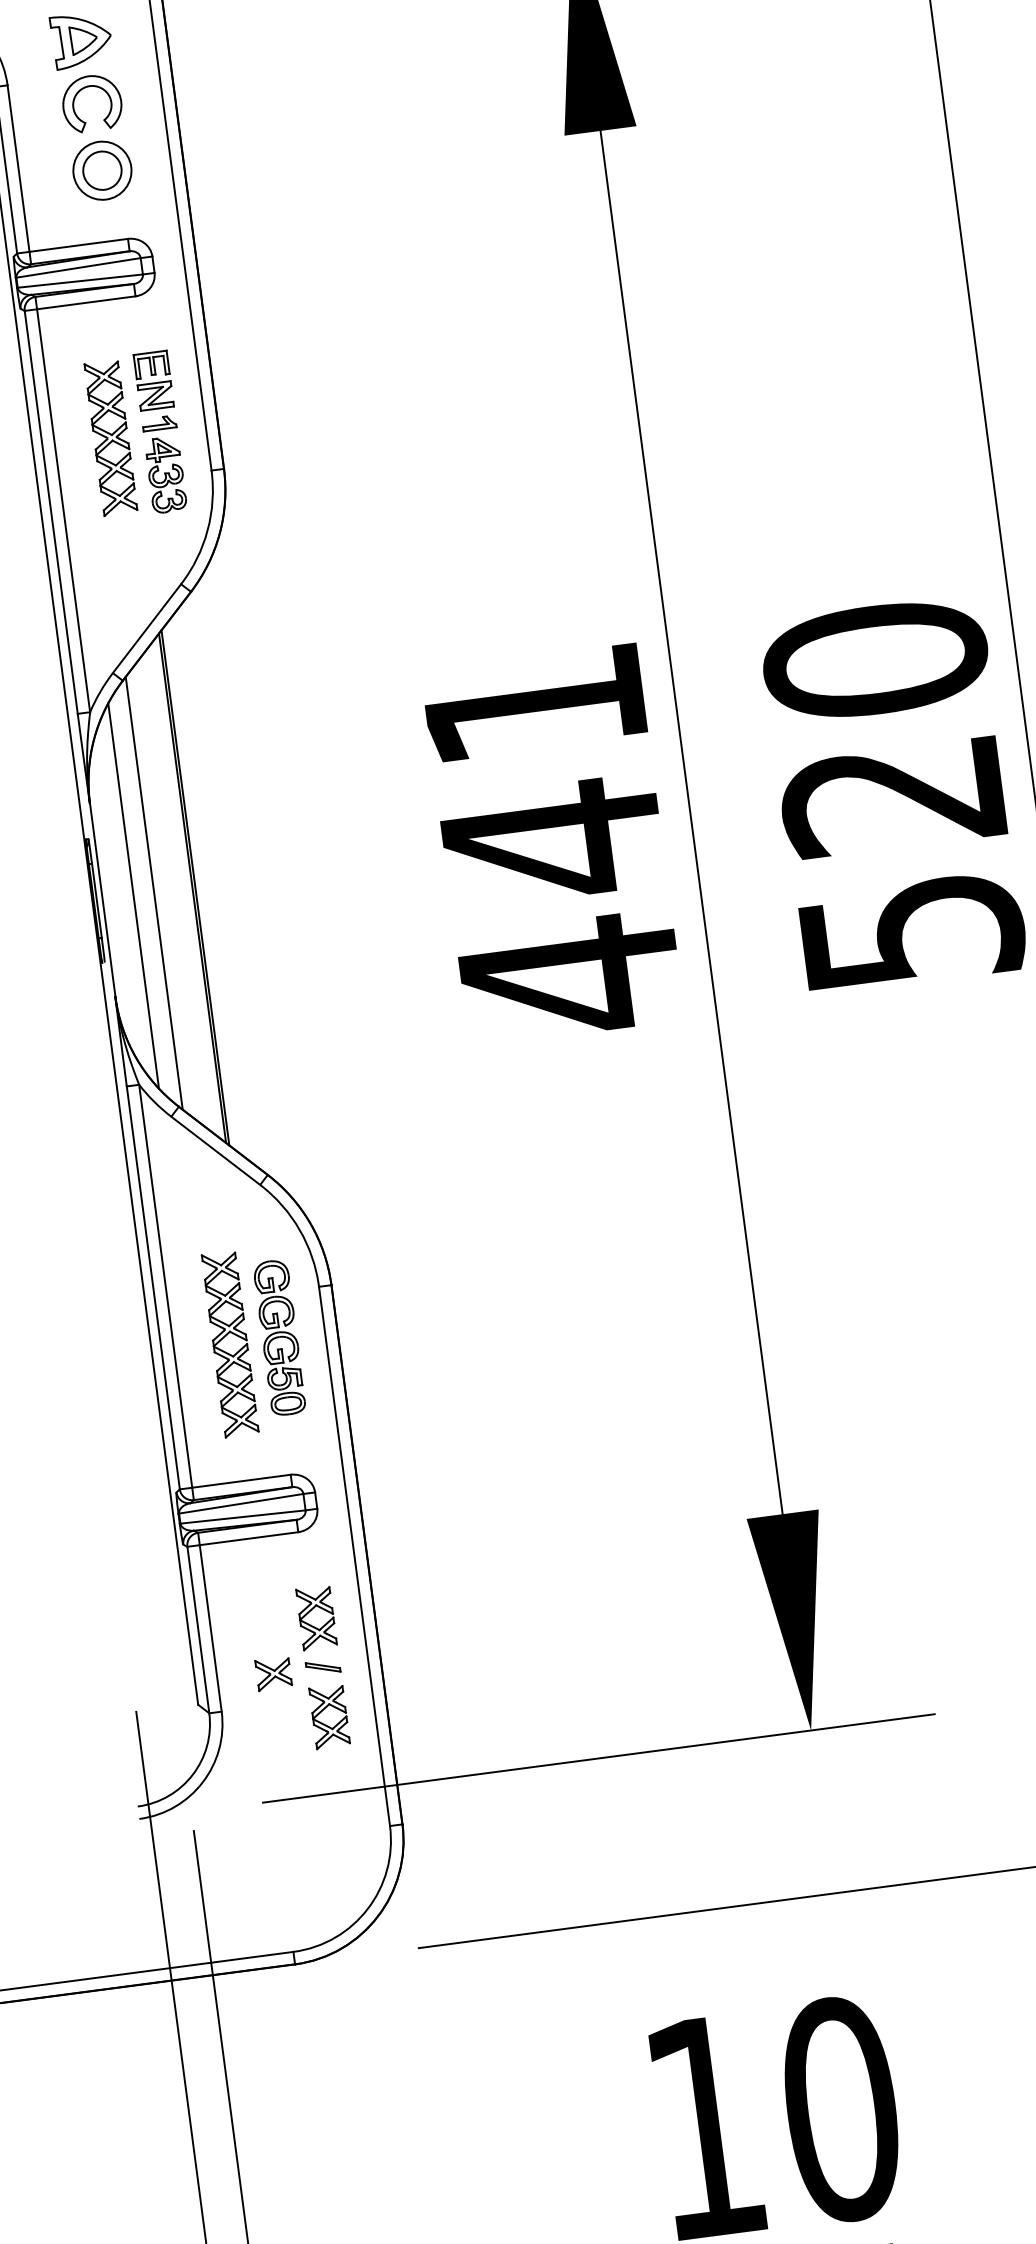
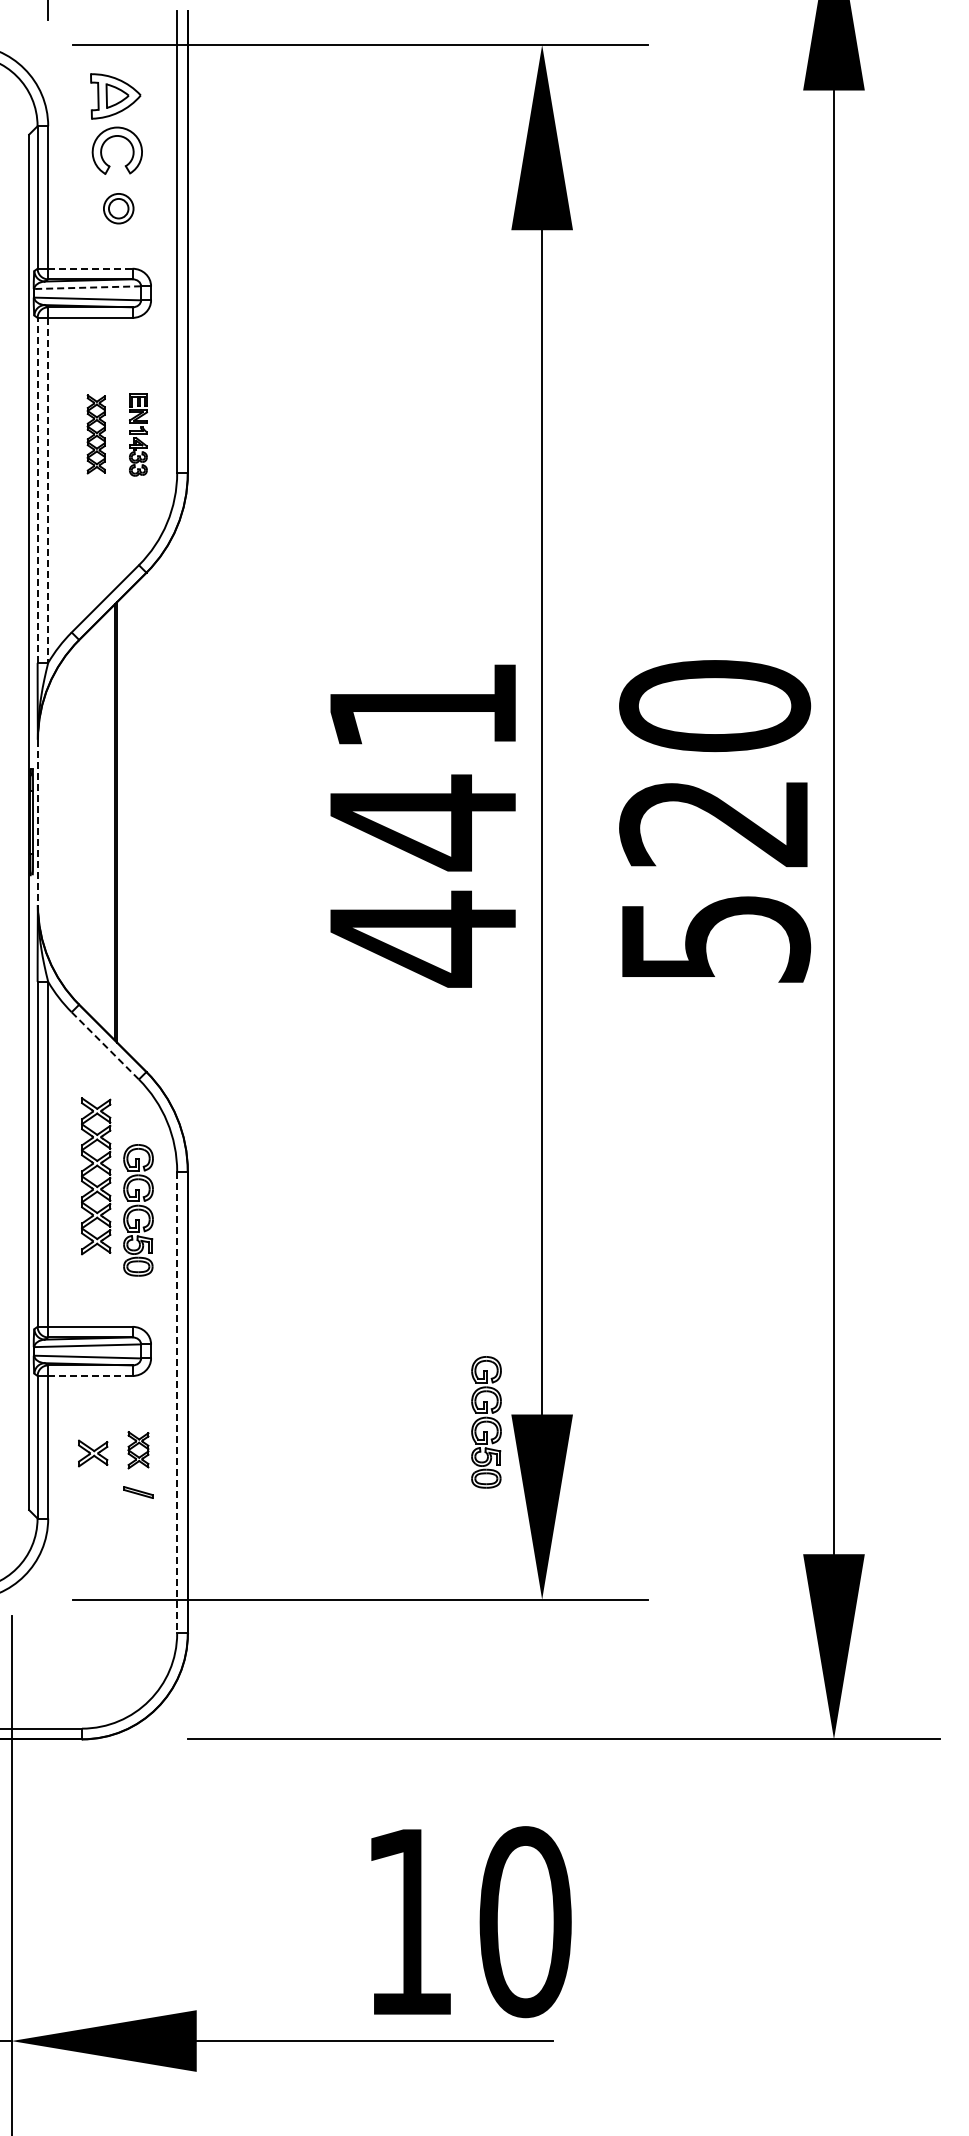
part: (102, 170) -> (118, 208), size x0.6
line: (78, 245) -> (90, 268), solid -> dashed
line: (78, 267) -> (87, 287), solid -> dashed
part: (160, 431) -> (138, 434), size x0.6
part: (111, 438) -> (96, 434), size x0.6
line: (63, 510) -> (48, 490), solid -> dashed
line: (50, 511) -> (37, 489), solid -> dashed
line: (154, 893) -> (82, 822), removed
line: (133, 896) -> (64, 822), removed
line: (103, 900) -> (38, 822), solid -> dashed
line: (215, 1150) -> (105, 1045), solid -> dashed
part: (230, 1344) -> (96, 1176), moved
part: (718, 1532) -> (486, 1422), added
line: (249, 1539) -> (90, 1376), solid -> dashed
line: (354, 1556) -> (177, 1402), solid -> dashed
part: (316, 1618) -> (138, 1450), size x0.7
part: (274, 1673) -> (93, 1453), moved
part: (329, 1716) -> (138, 1534), removed

